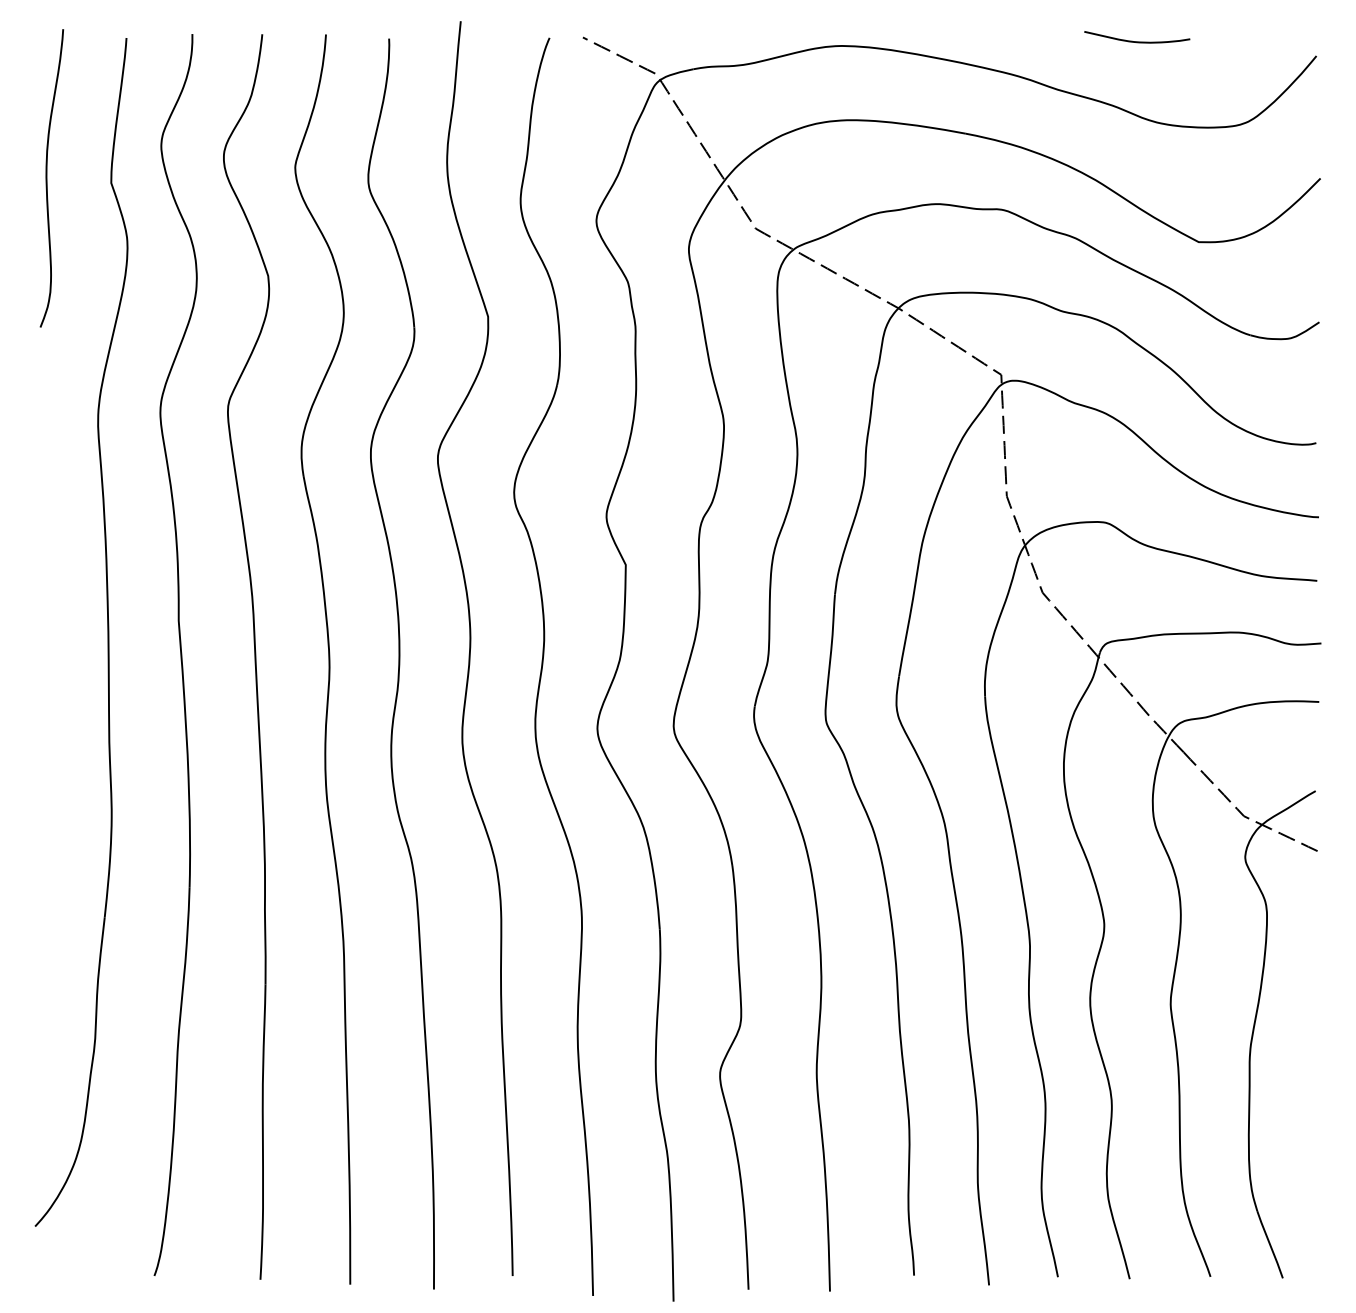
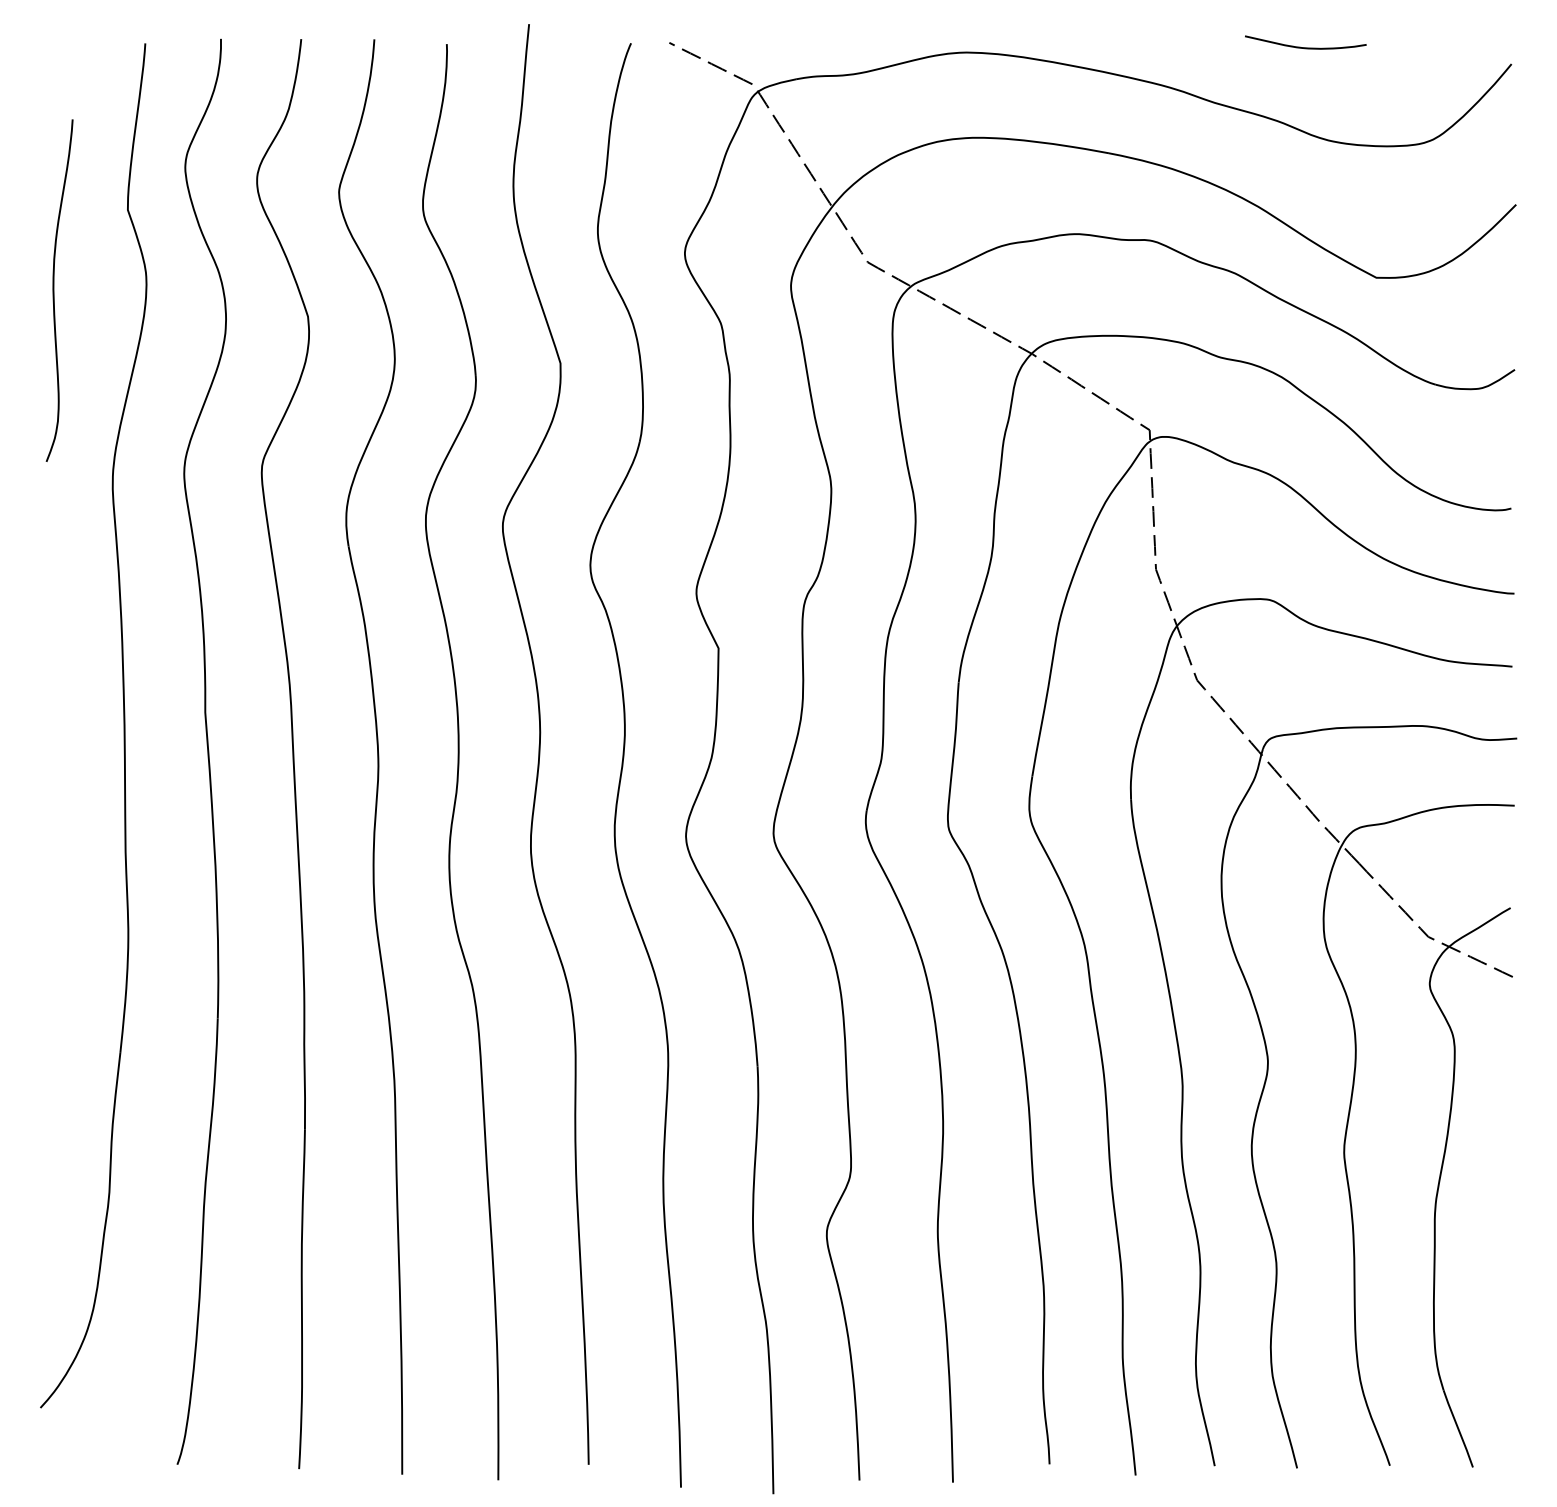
curve: (47, 178) -> (54, 290), moved

